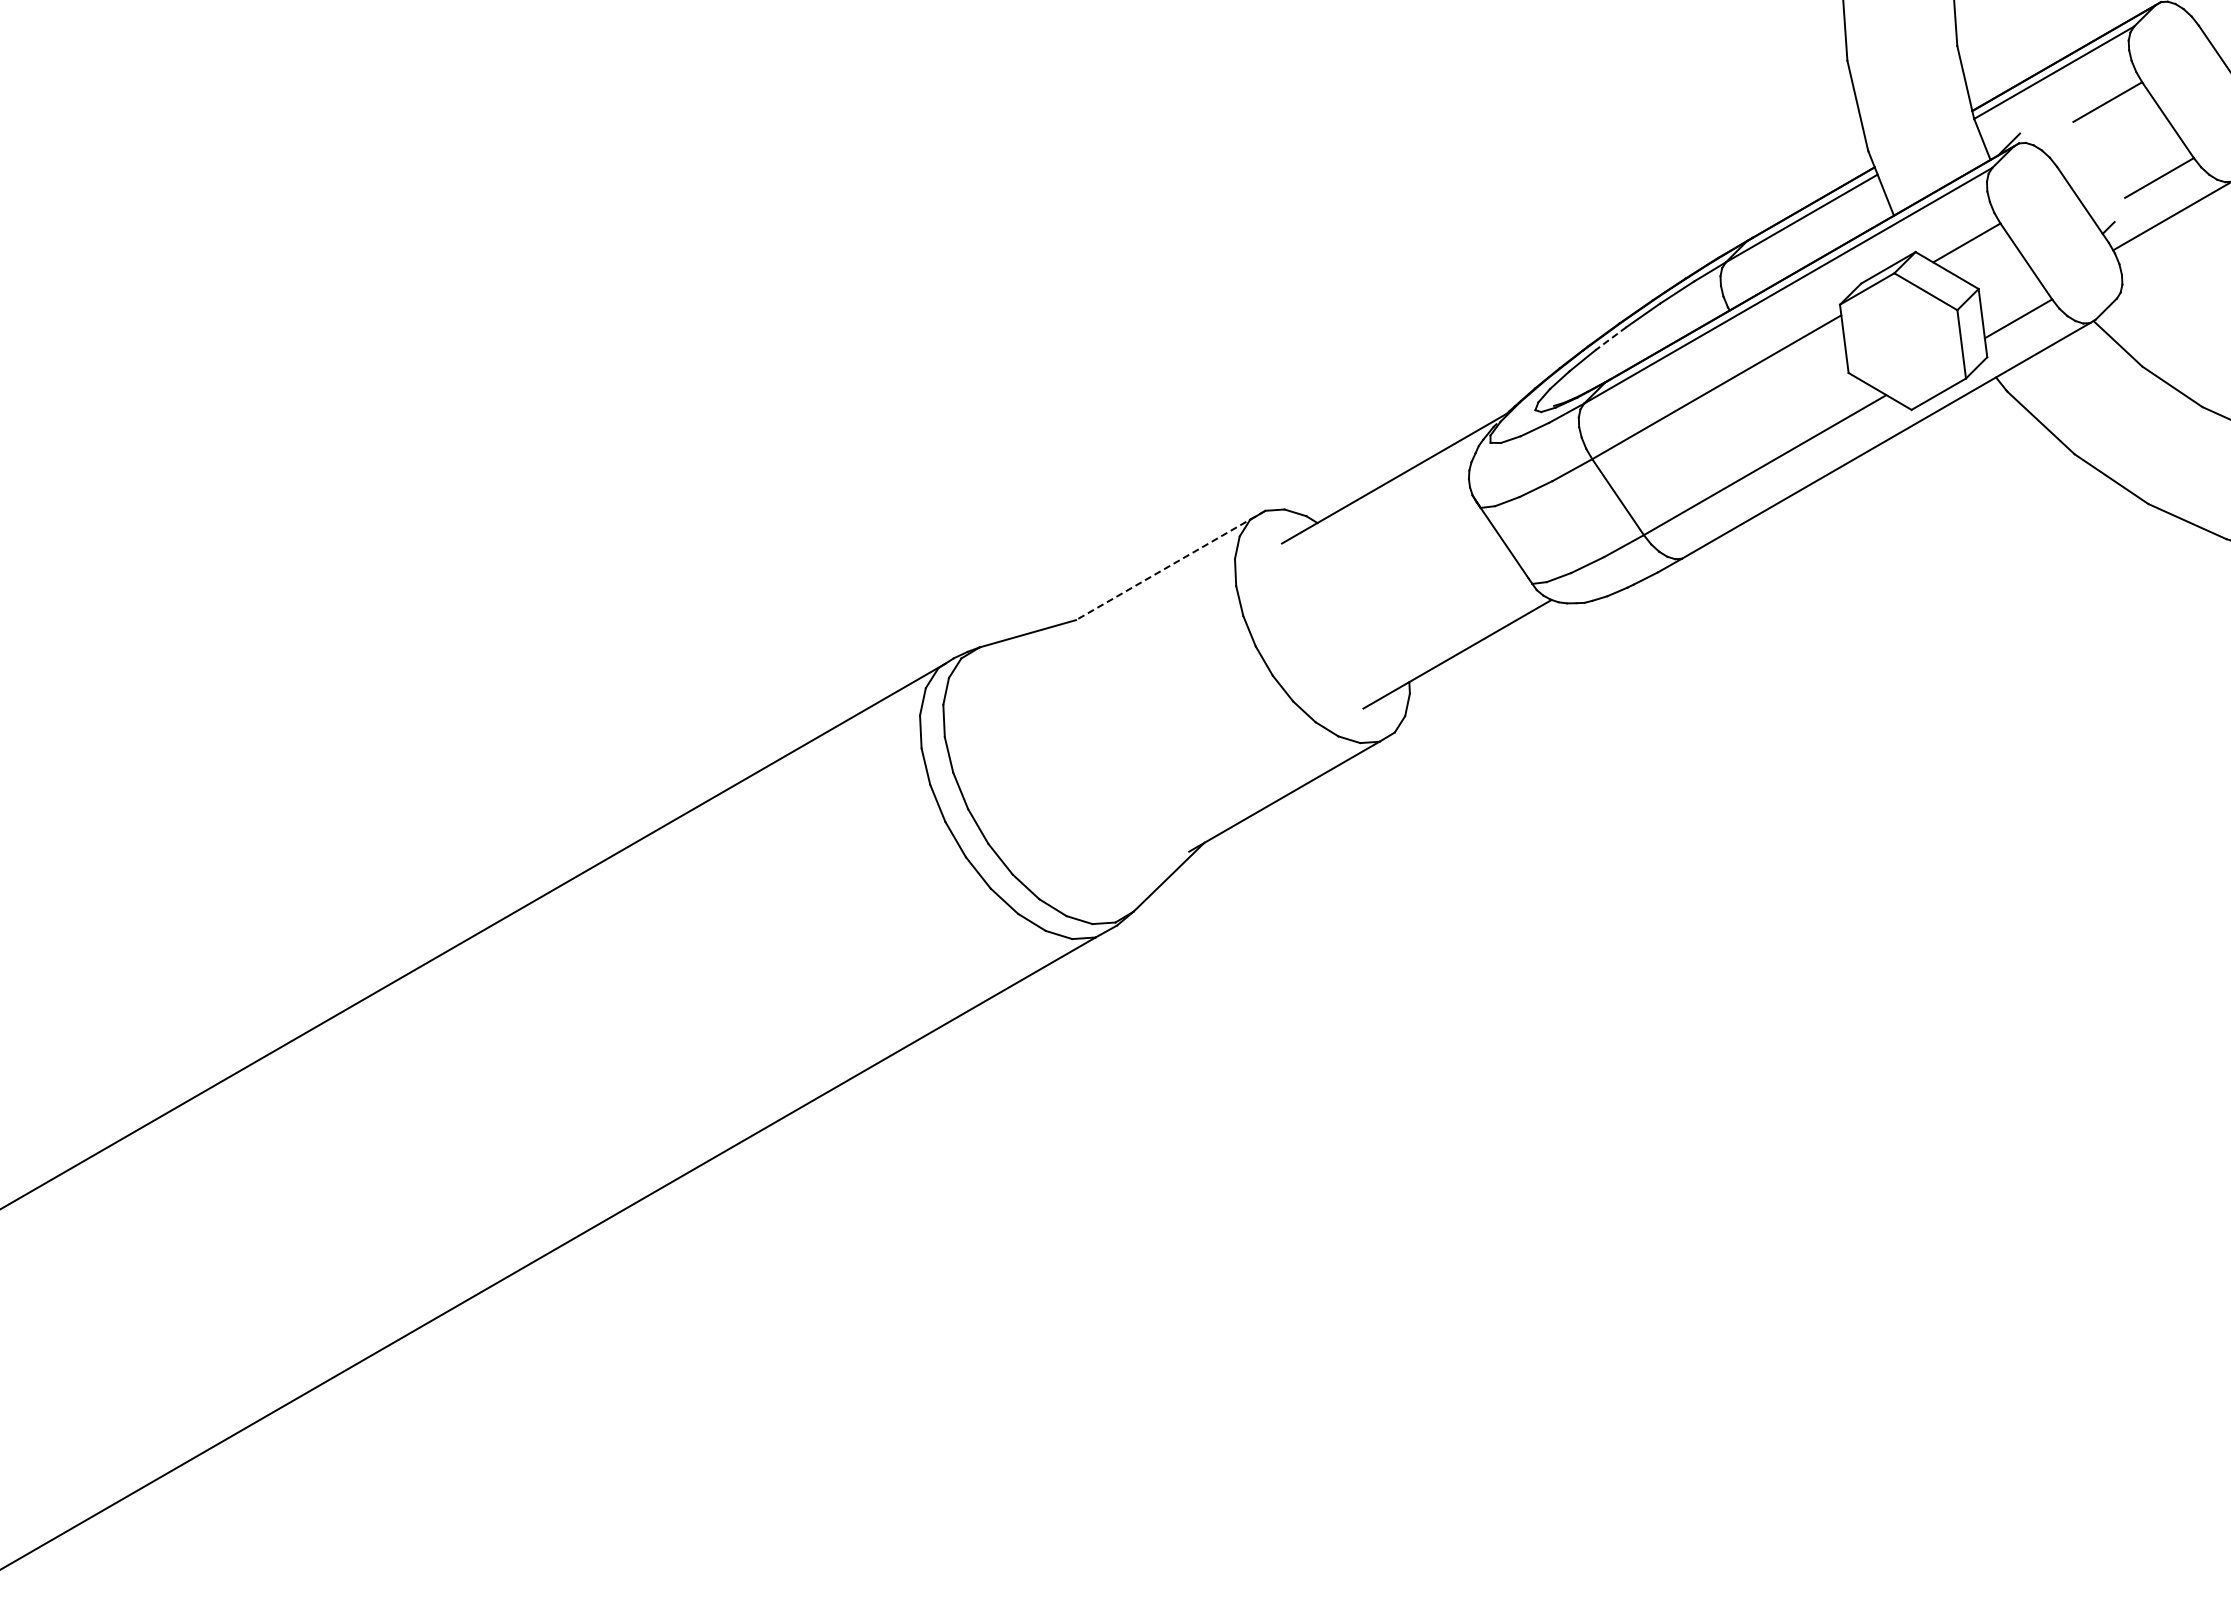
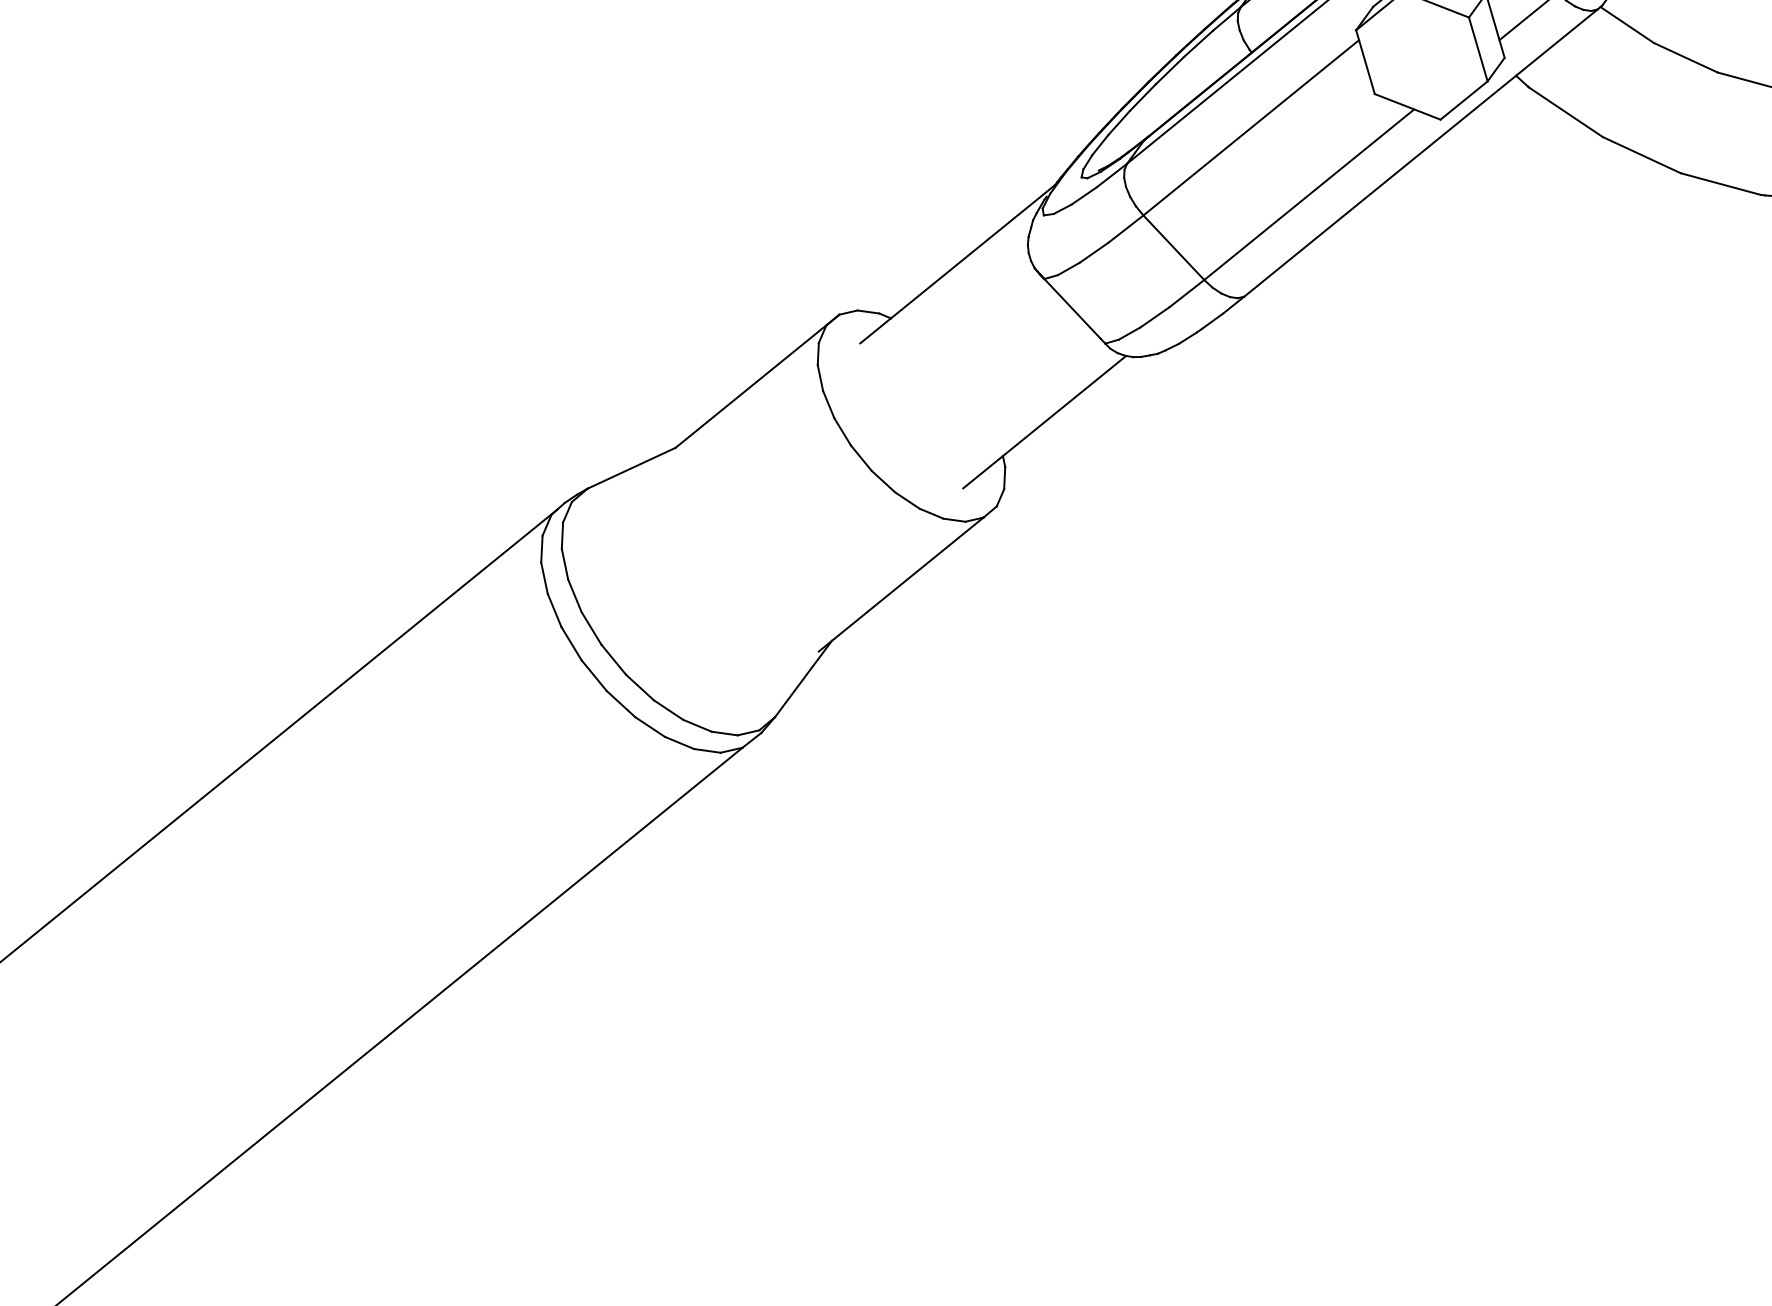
line: (1610, 338) -> (1142, 97), dashed -> solid
line: (1170, 565) -> (757, 381), dashed -> solid

